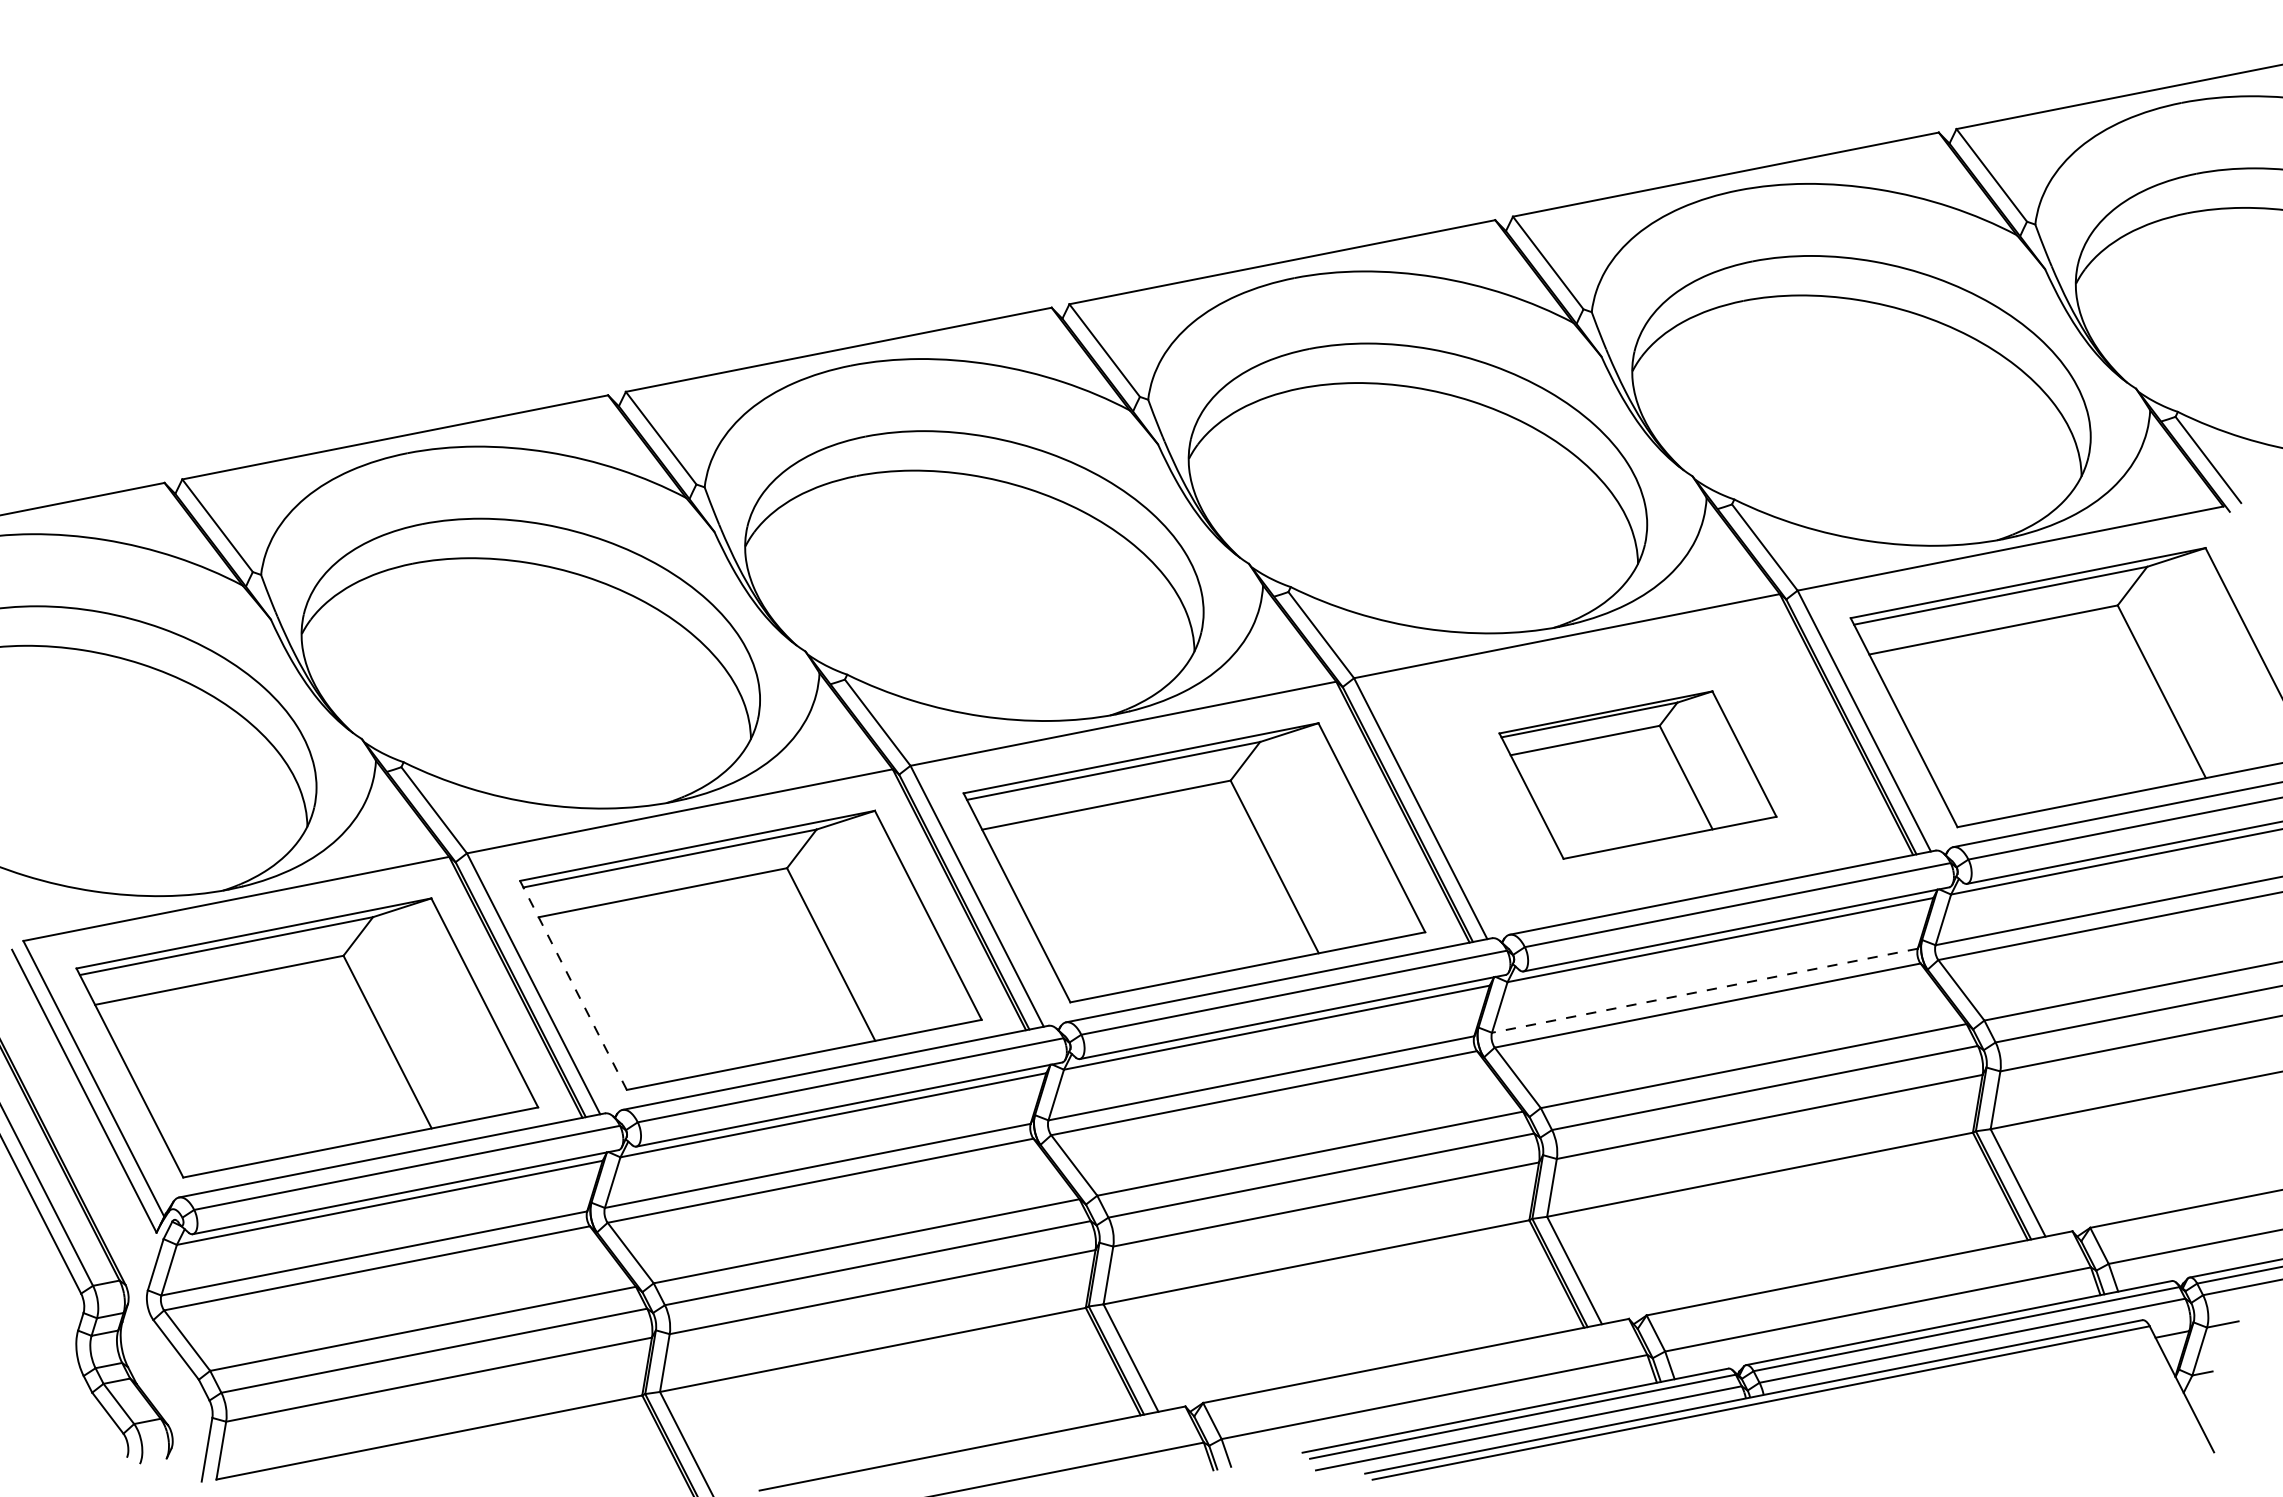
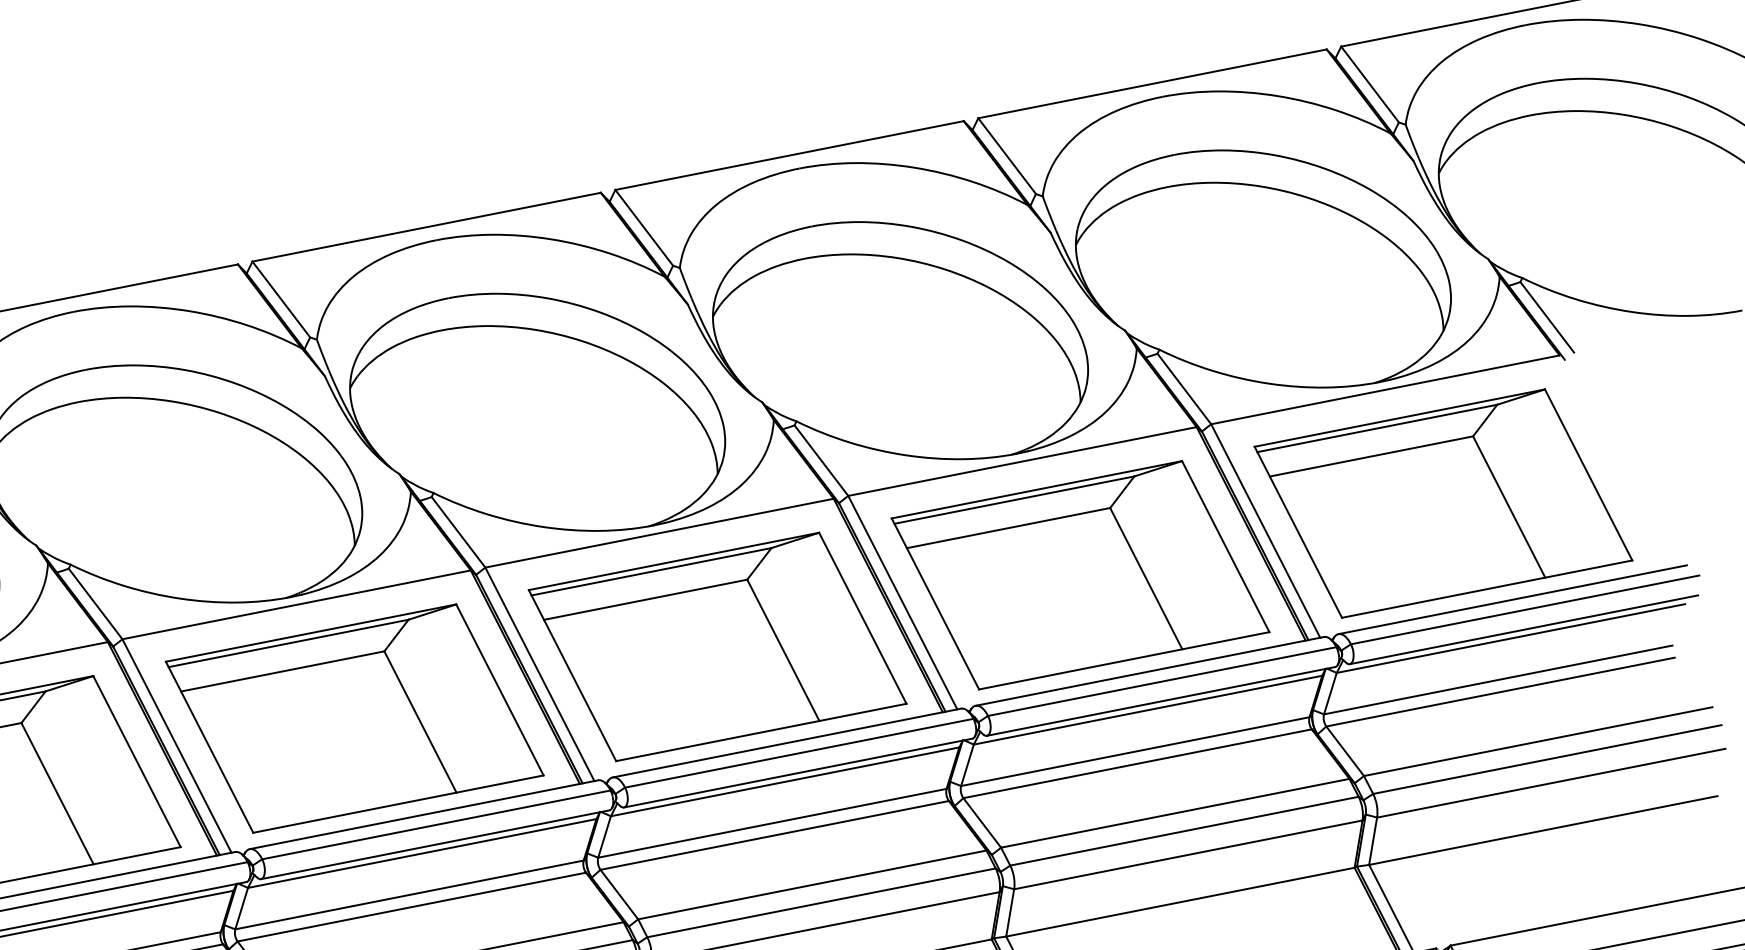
part: (1637, 774) -> (1080, 574), size x1.67
line: (573, 984) -> (209, 746), dashed -> solid
line: (1704, 990) -> (1134, 751), dashed -> solid

